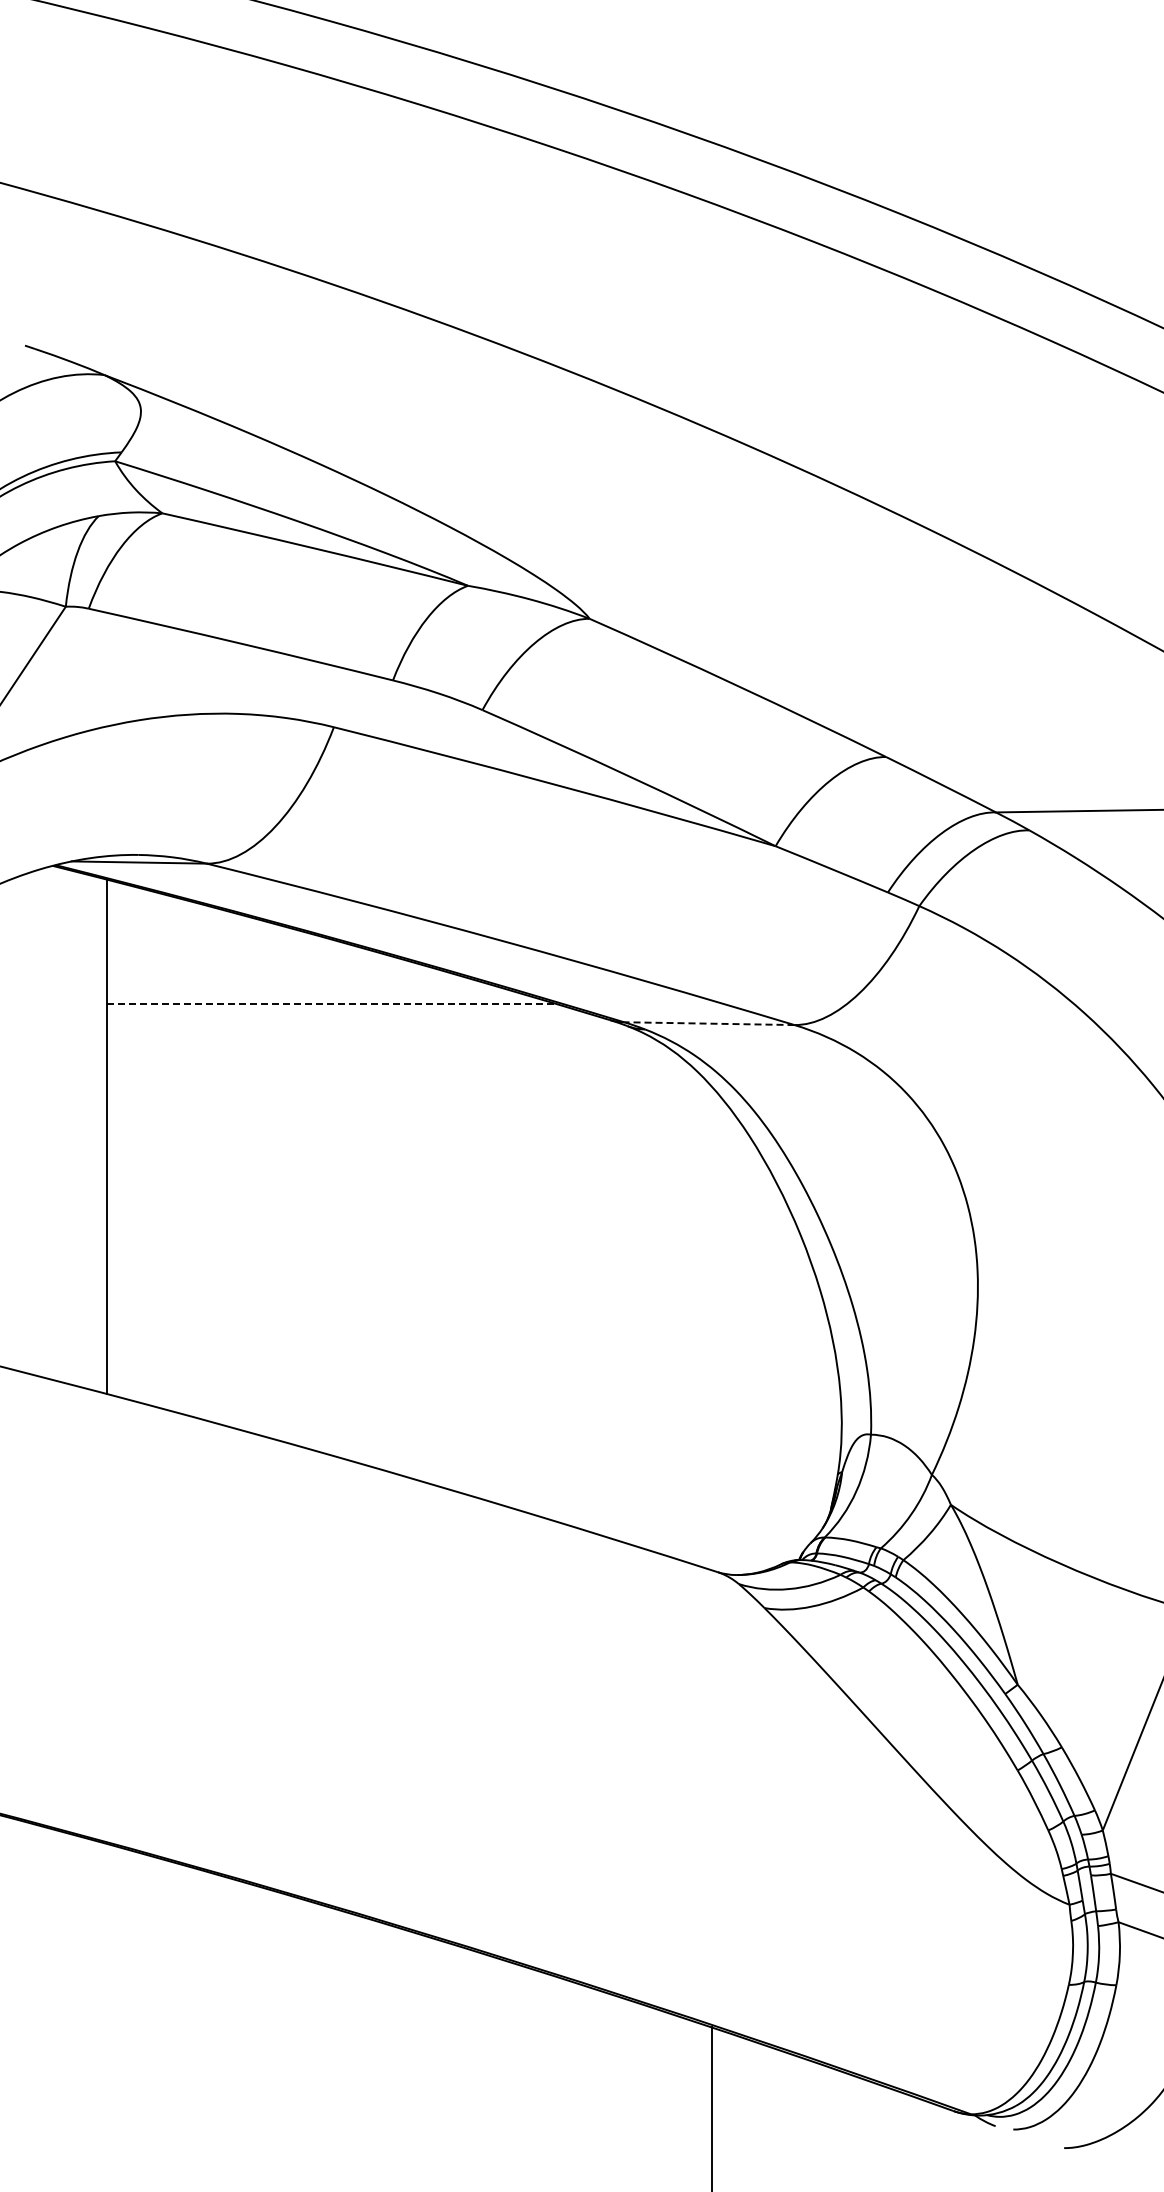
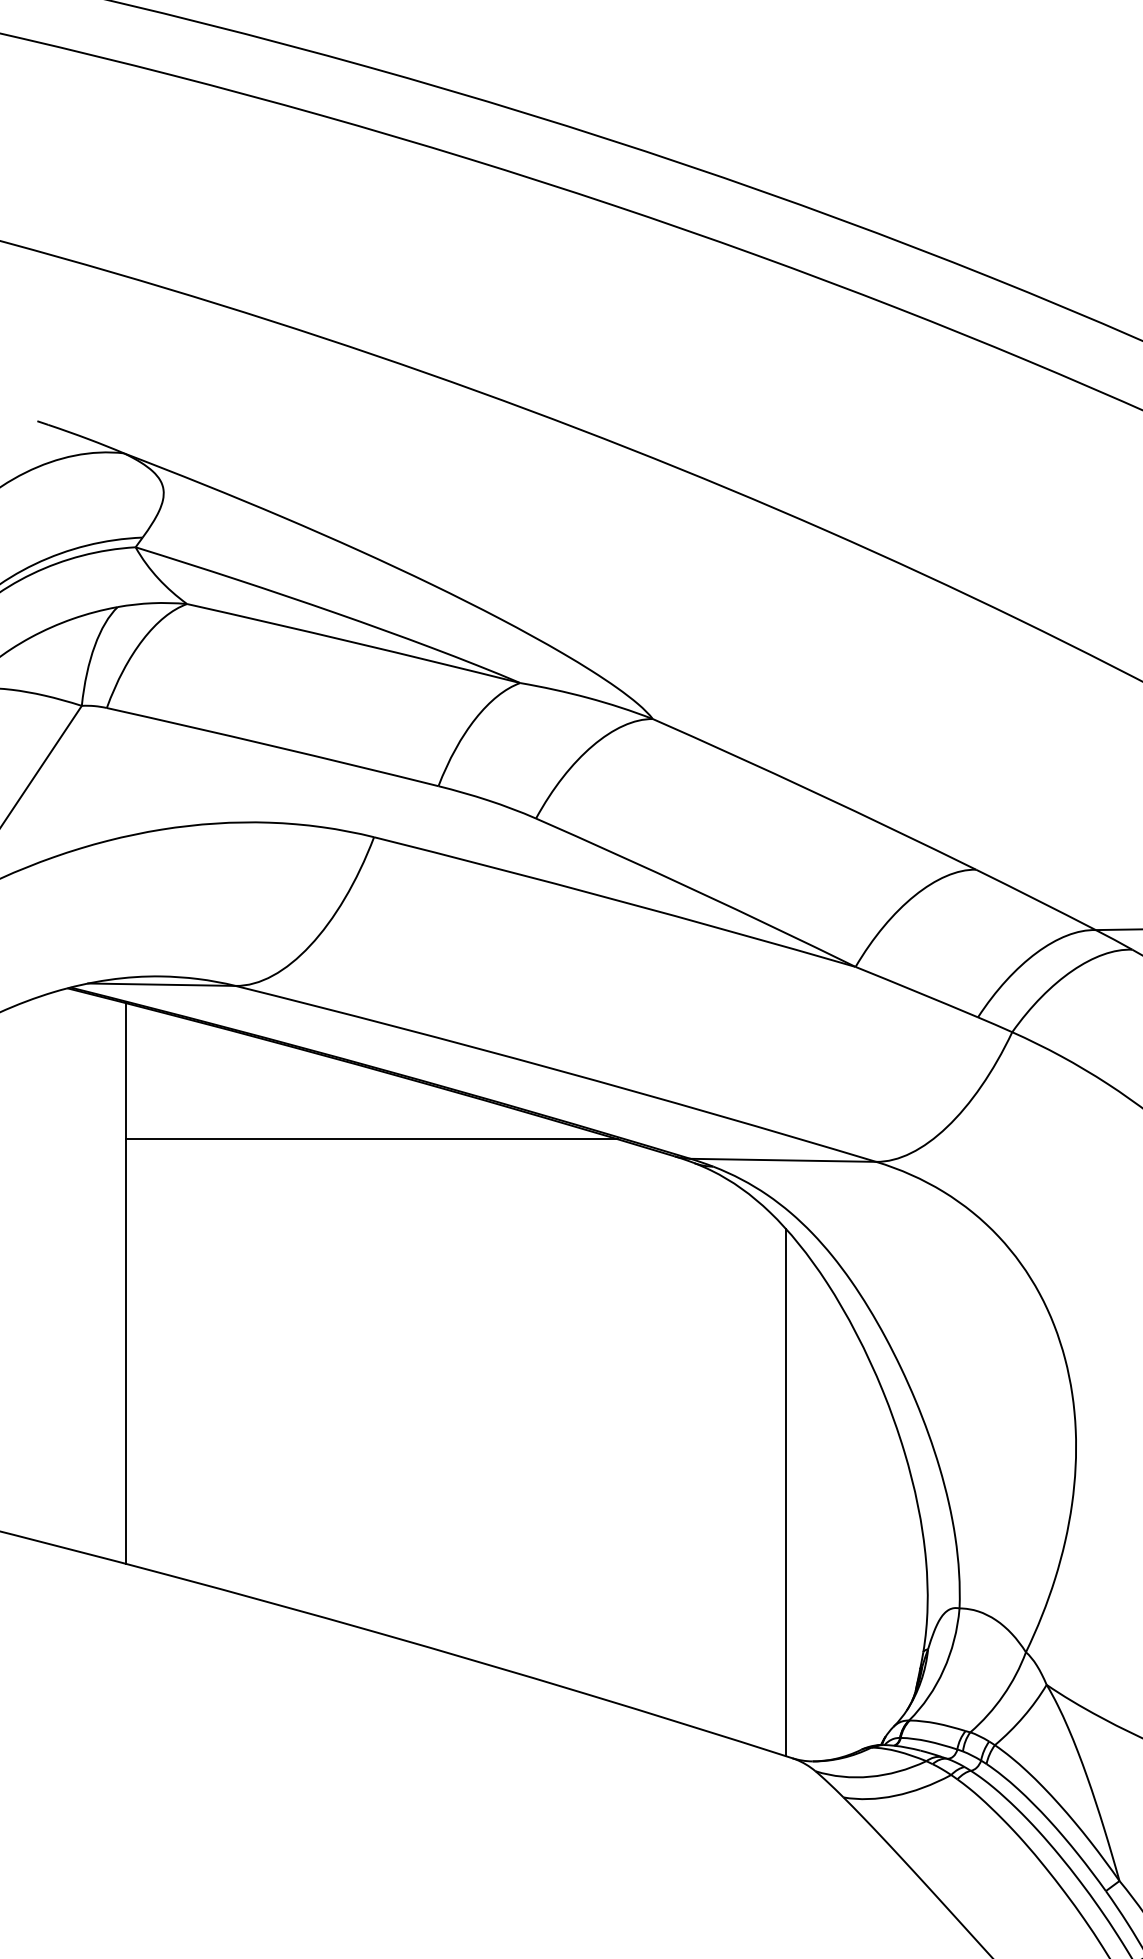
line: (332, 1004) -> (372, 1139), dashed -> solid
line: (708, 1023) -> (782, 1160), dashed -> solid
line: (711, 1328) -> (785, 1492), added

